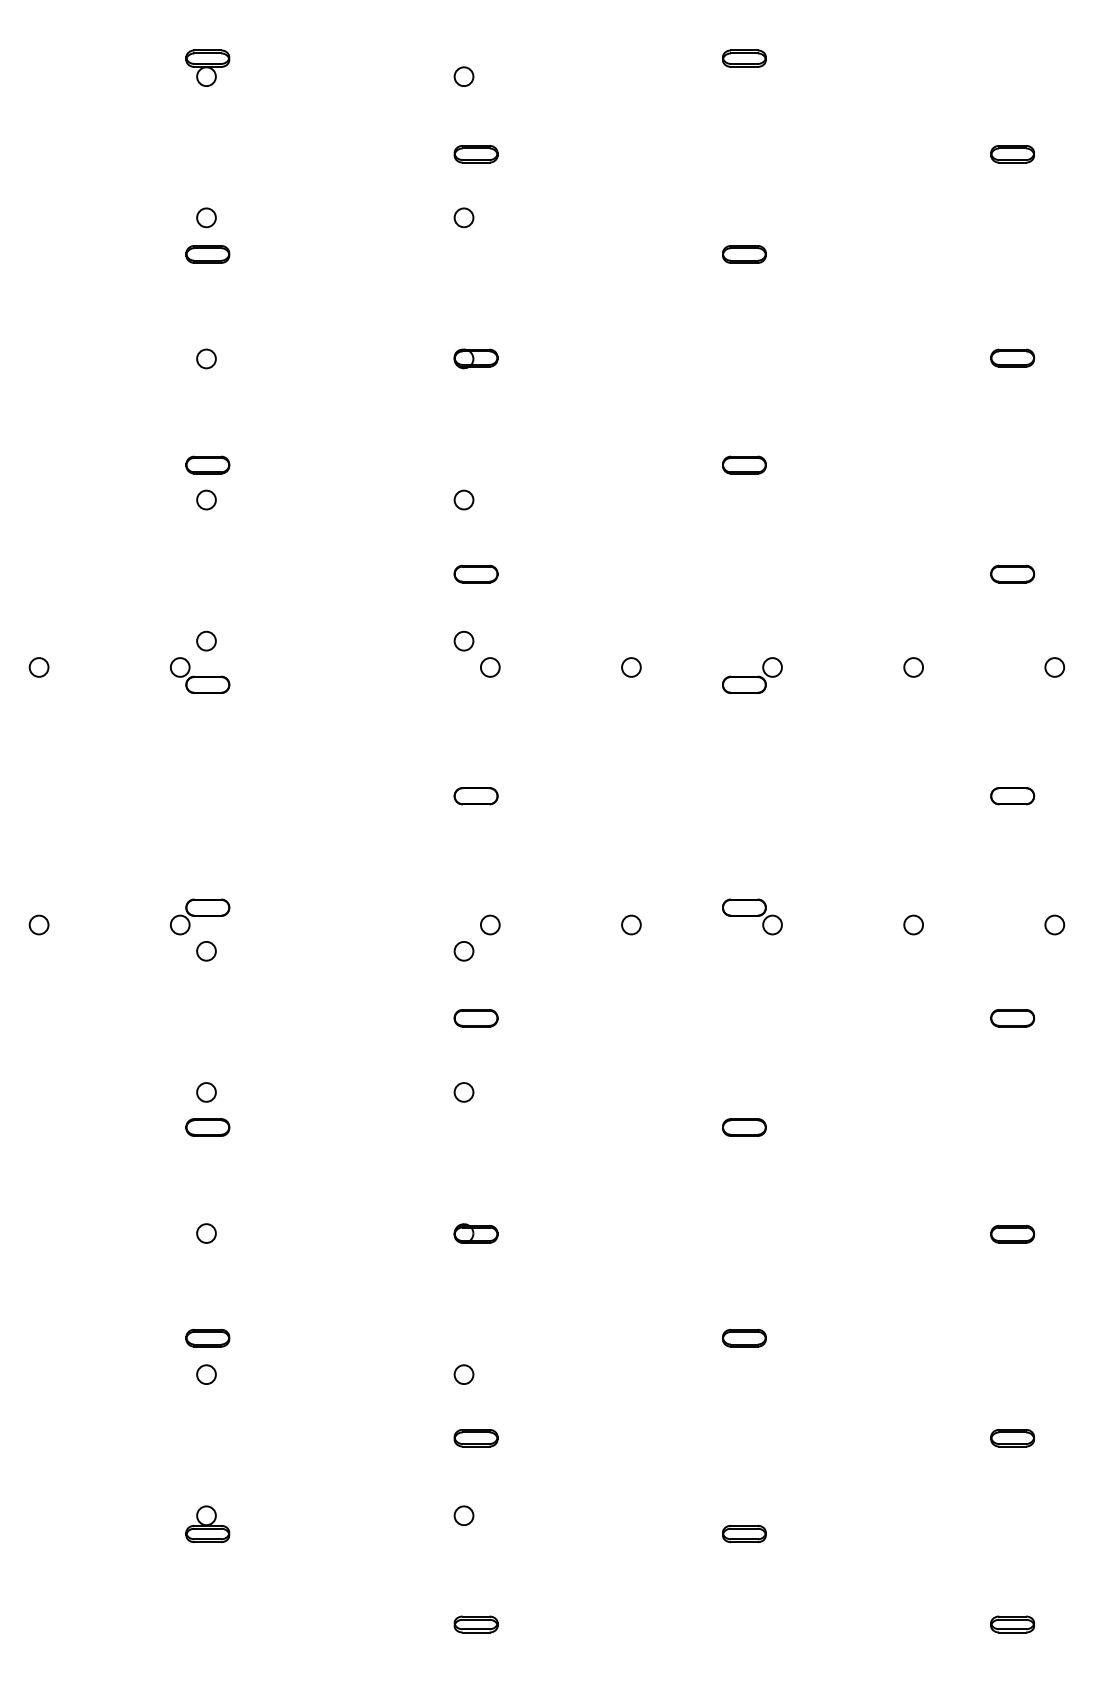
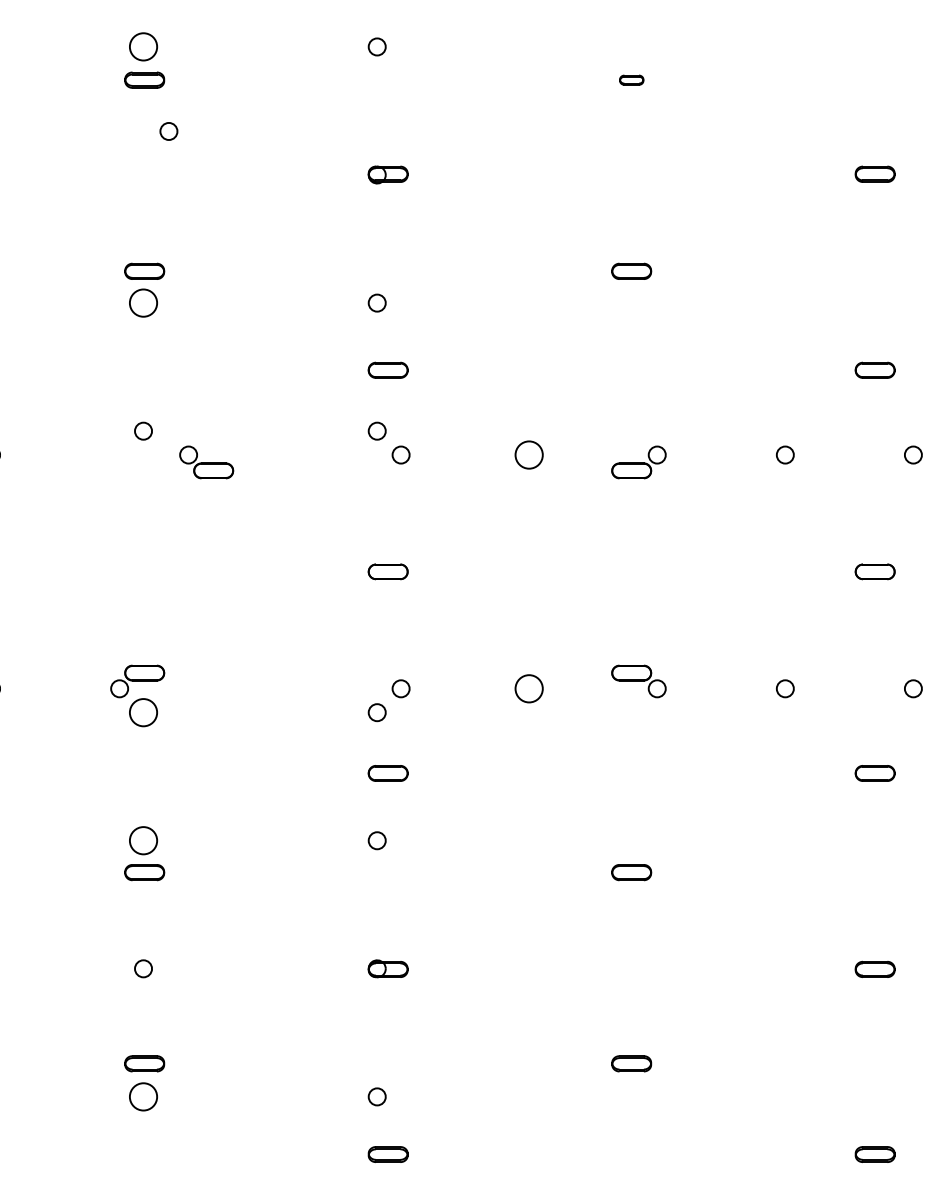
circle: (206, 217) -> (143, 46), size x1.6
part: (744, 254) -> (631, 80), size x0.6
circle: (206, 358) -> (168, 131), moved
circle: (206, 499) -> (143, 302), size x1.6
circle: (631, 667) -> (529, 455), size x1.6
part: (200, 675) -> (207, 462), moved
circle: (631, 924) -> (529, 688), size x1.6
circle: (206, 950) -> (143, 711), size x1.6
circle: (206, 1092) -> (143, 840), size x1.6
circle: (206, 1374) -> (143, 1096), size x1.6

